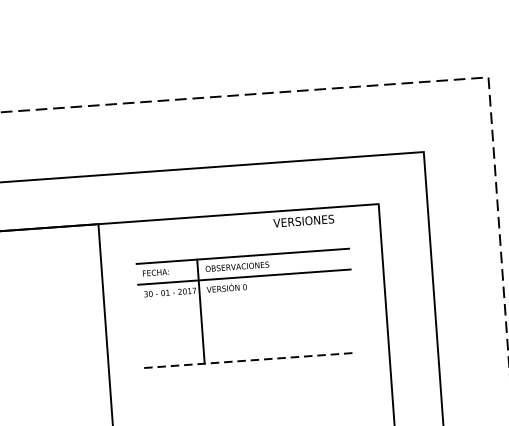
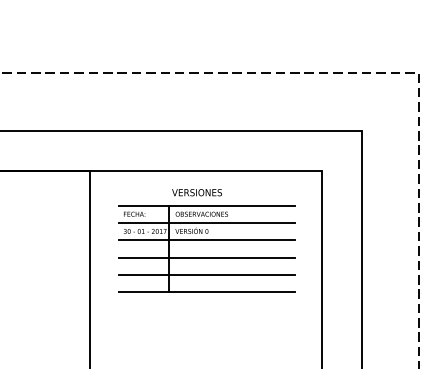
text: (303, 221) -> (196, 192), moved
line: (245, 298) -> (206, 240), added
line: (246, 318) -> (206, 257), added
line: (248, 339) -> (206, 274), added
line: (250, 359) -> (207, 291), dashed -> solid

